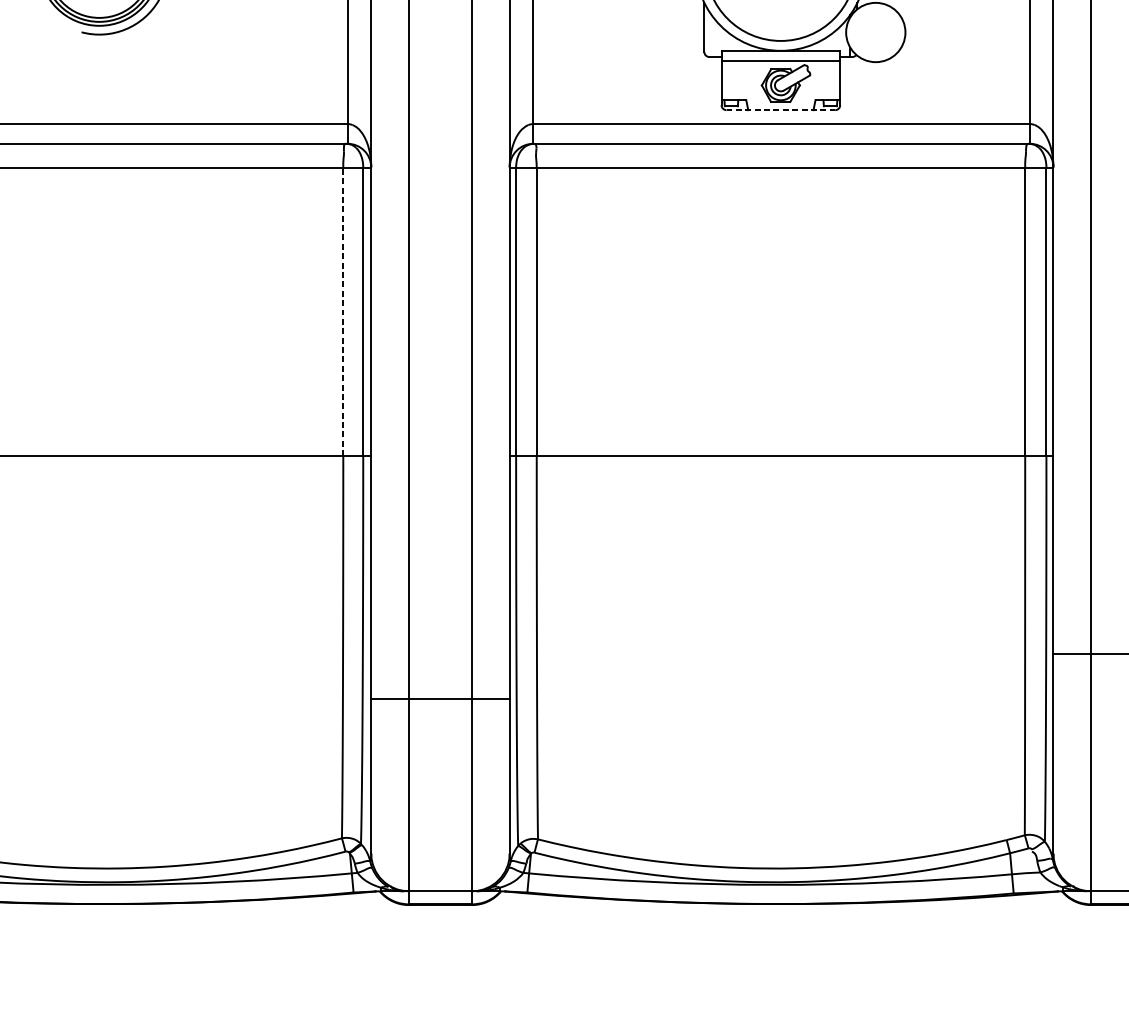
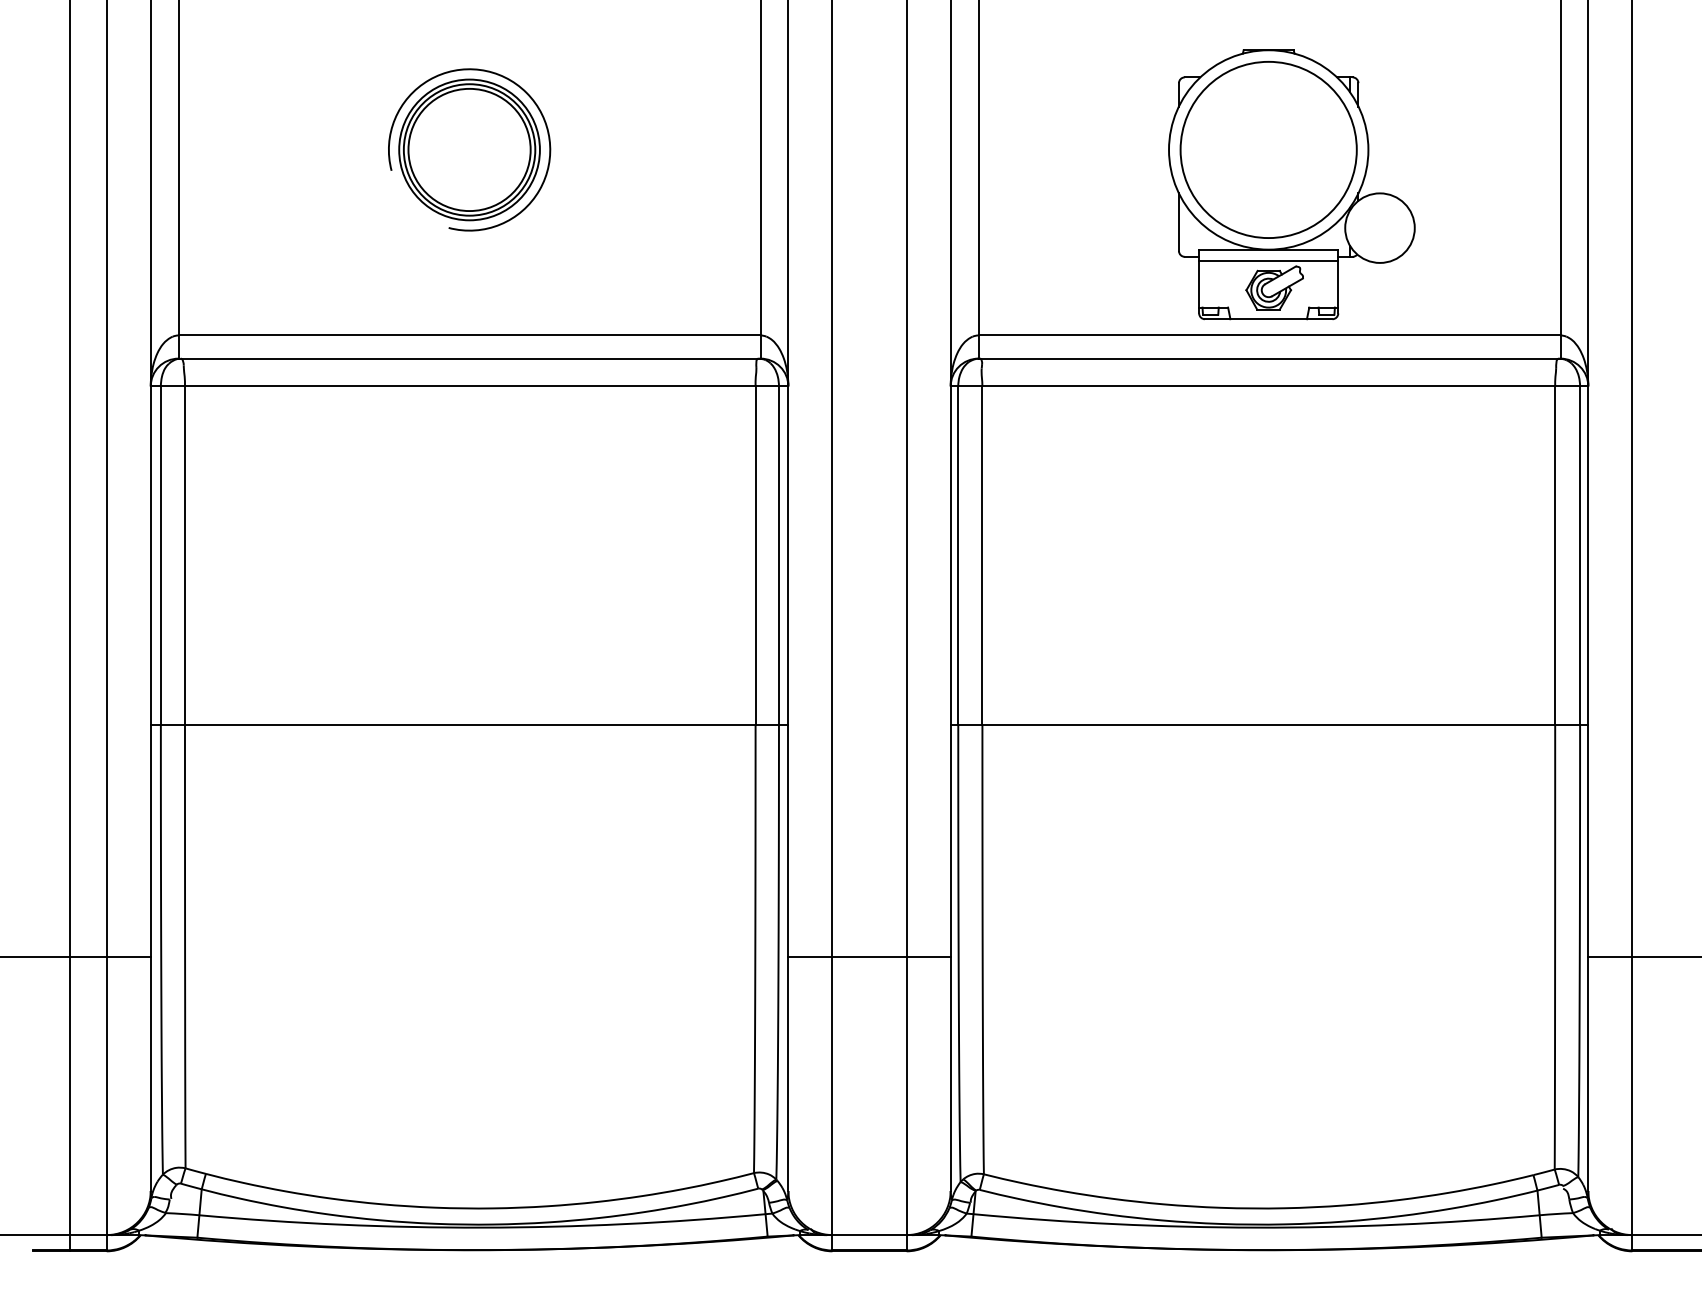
line: (780, 110) -> (1268, 319), dashed -> solid
line: (343, 311) -> (755, 555), dashed -> solid
line: (440, 698) -> (869, 956), moved

